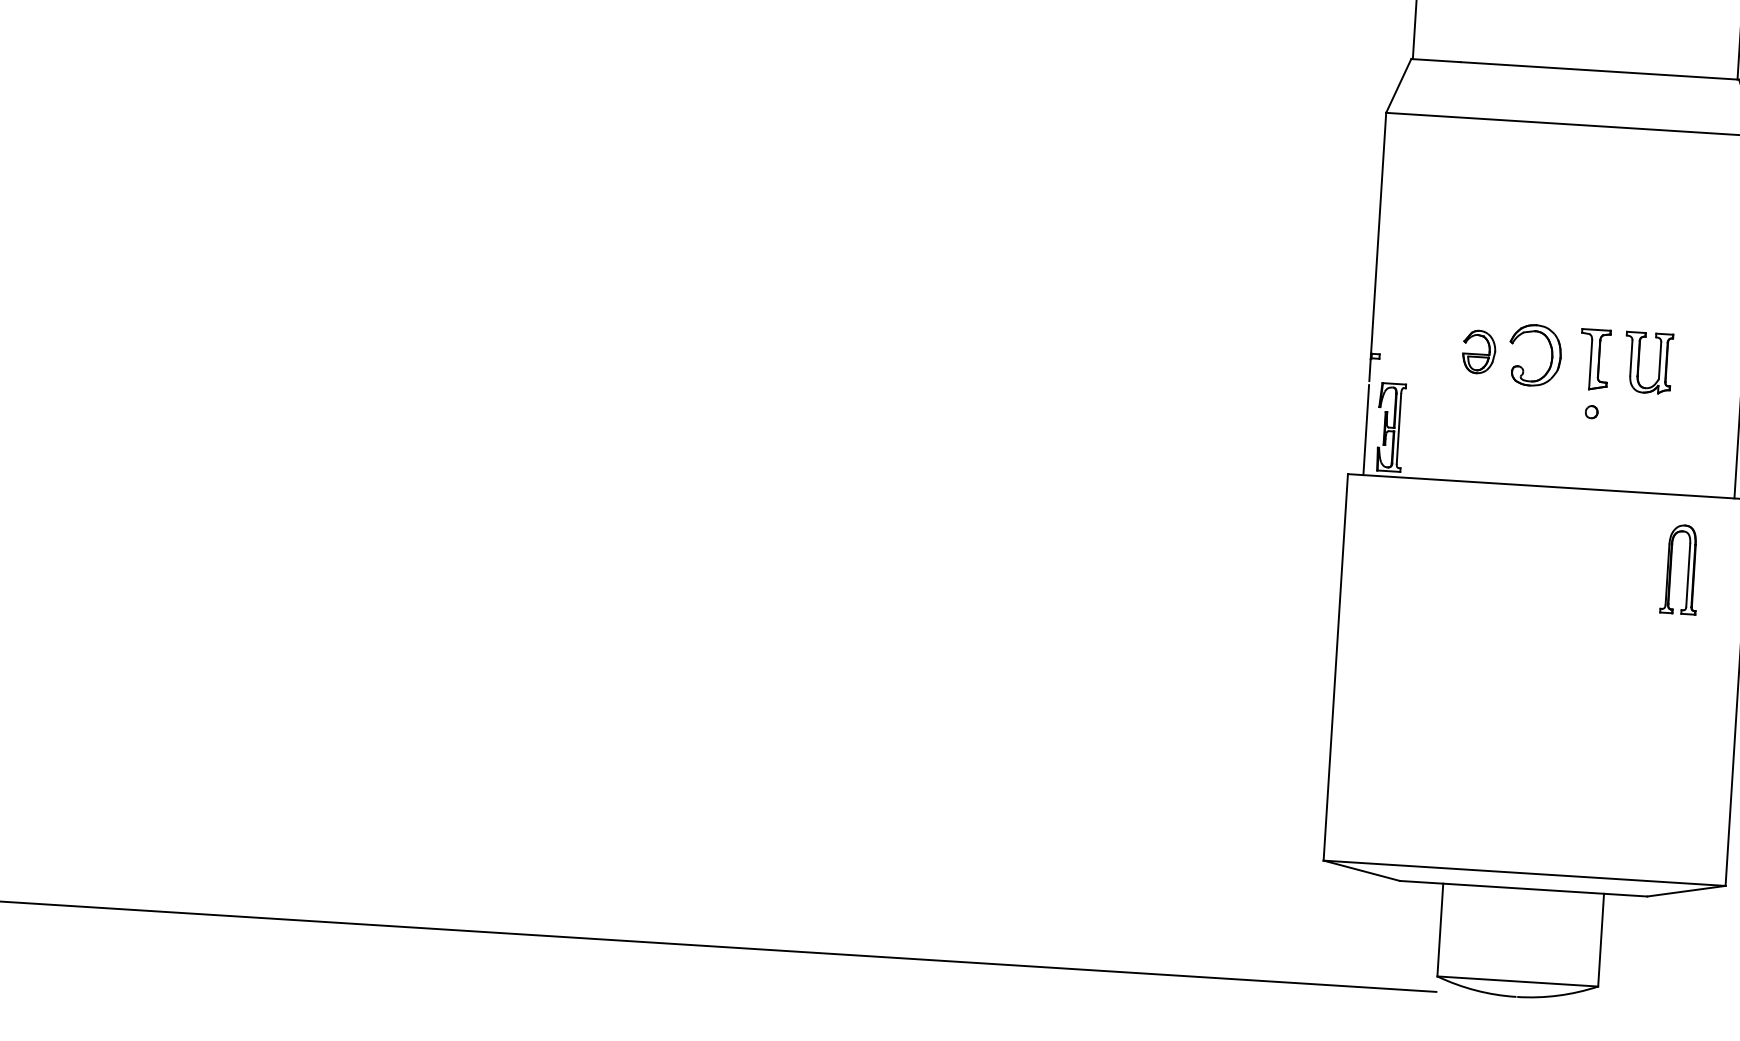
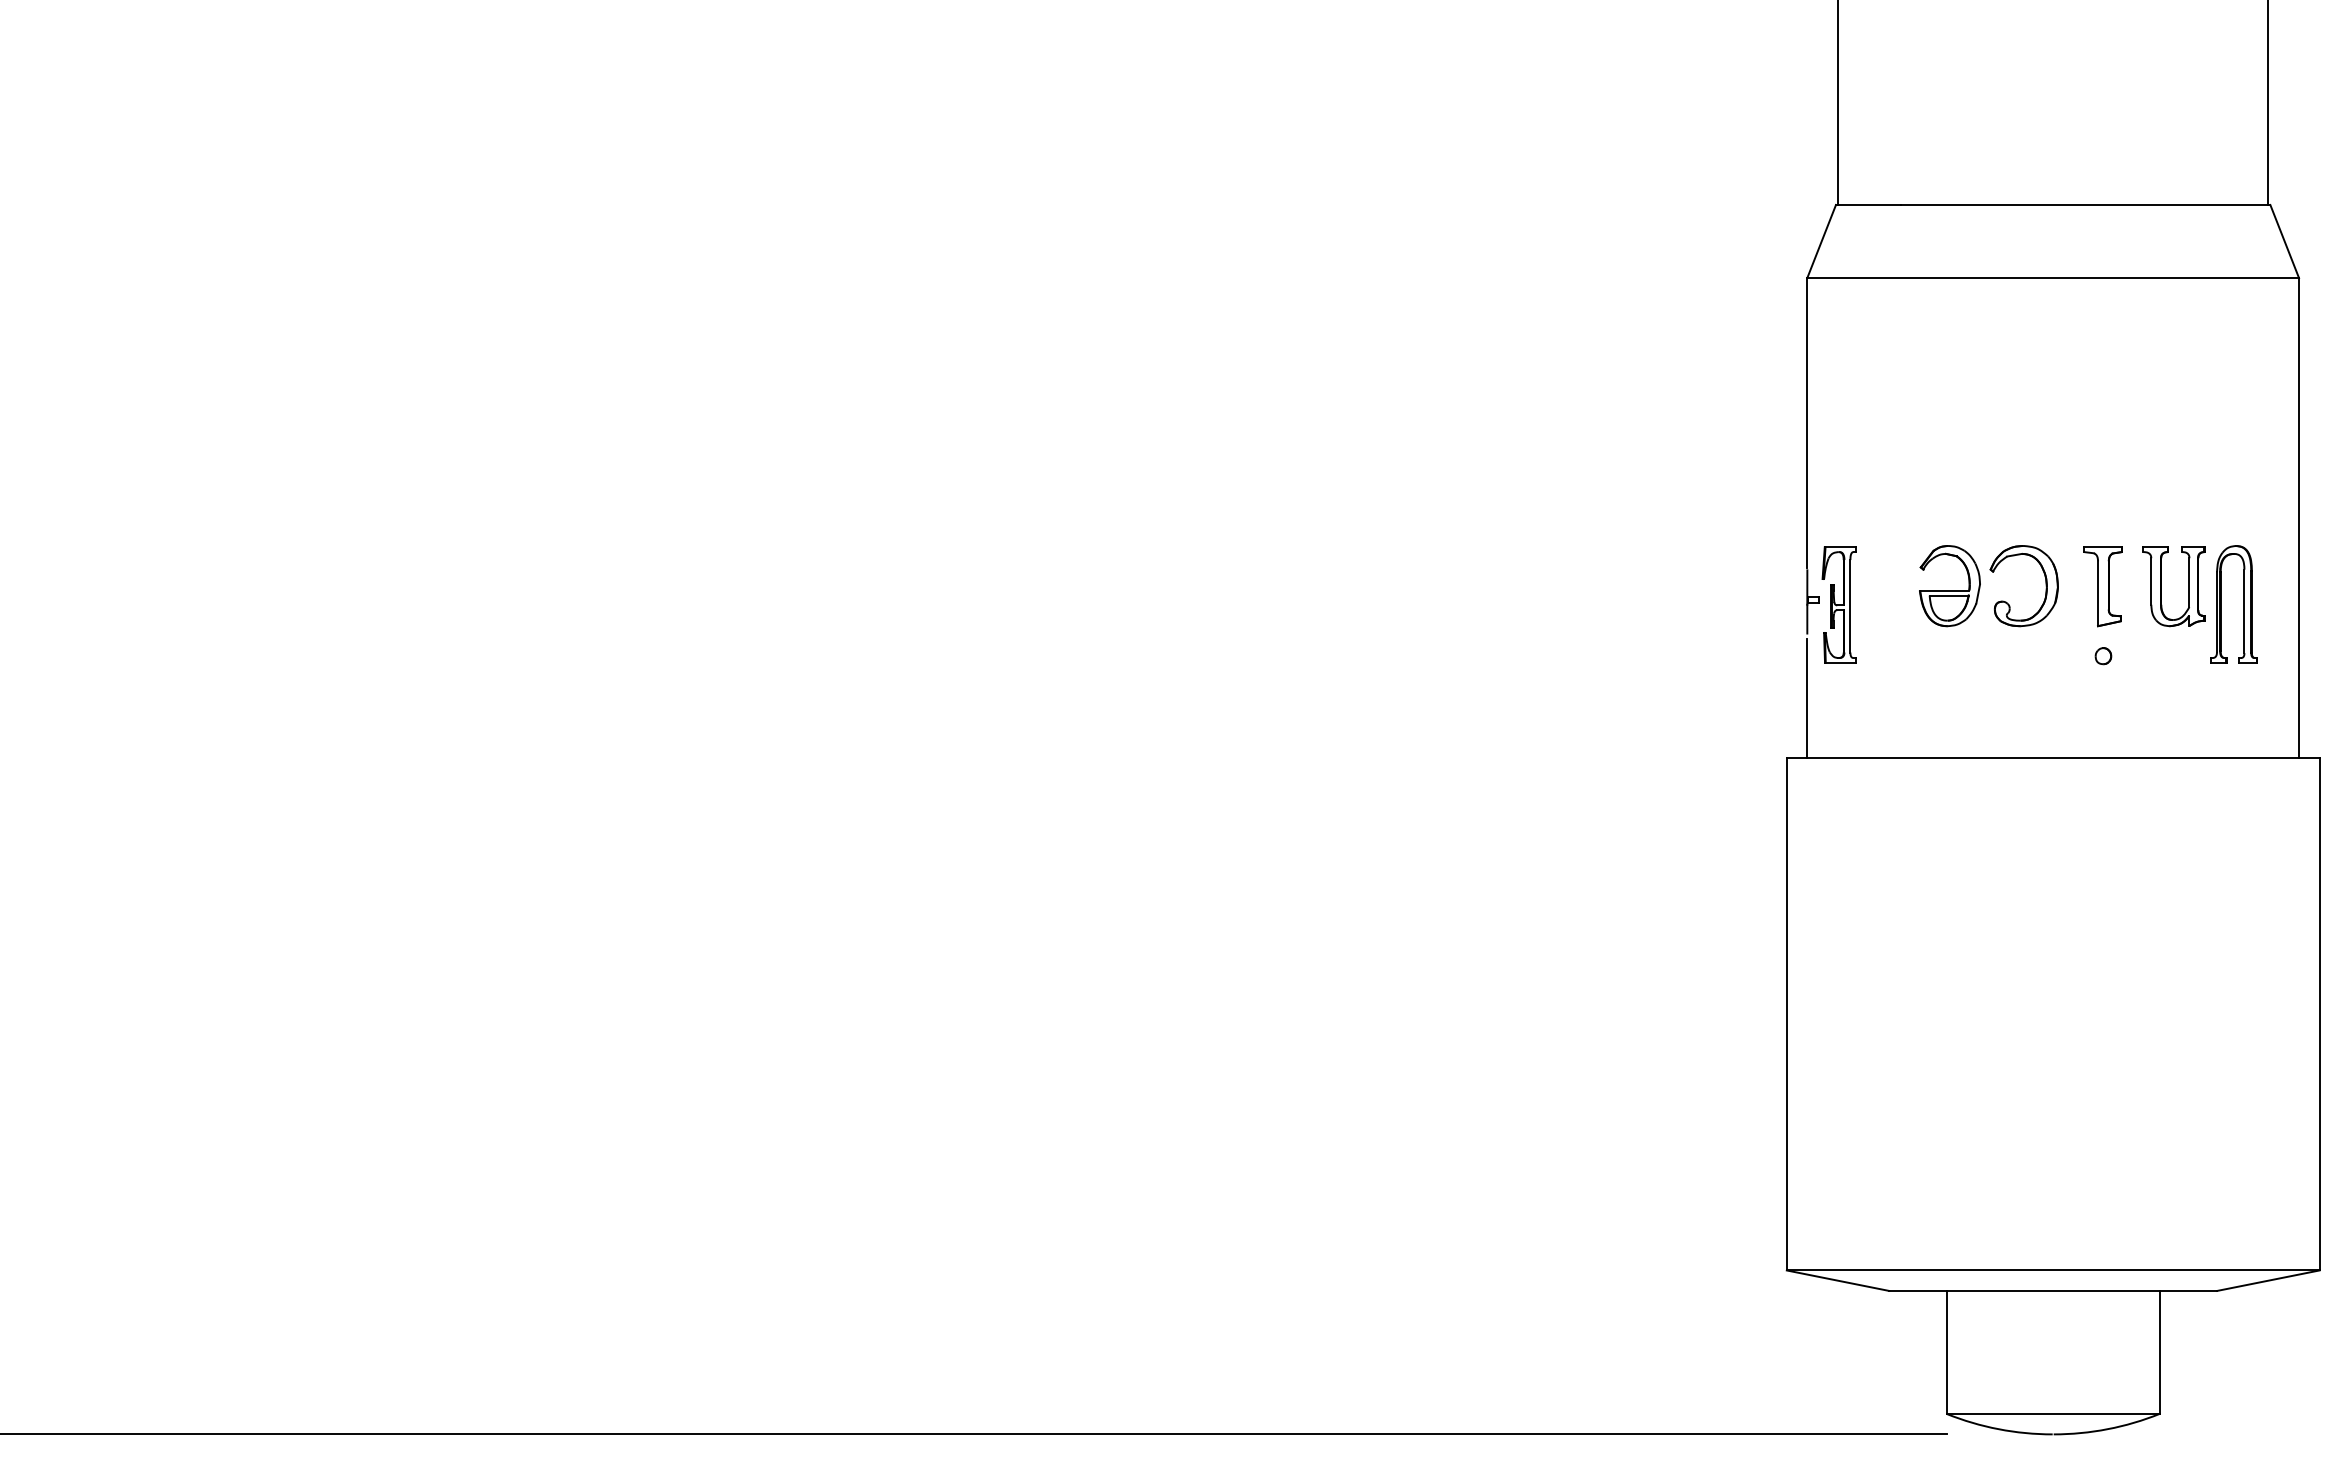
part: (1478, 352) -> (1949, 586), size x1.43
part: (1390, 427) -> (1838, 604), moved
part: (1687, 569) -> (2243, 604), moved

